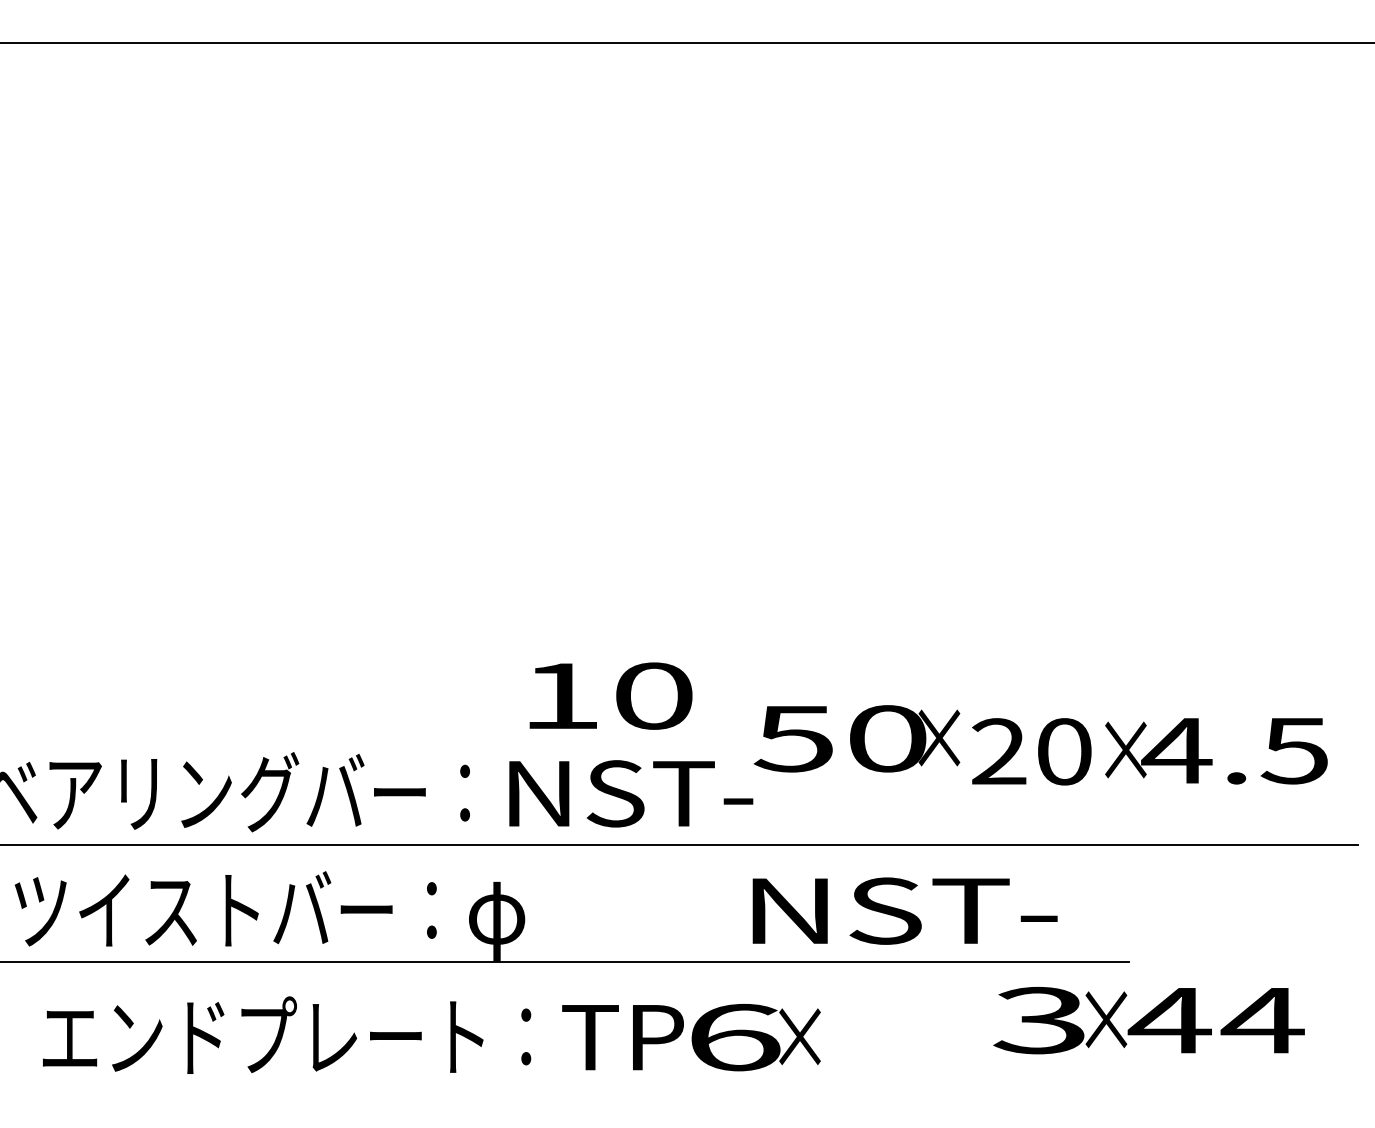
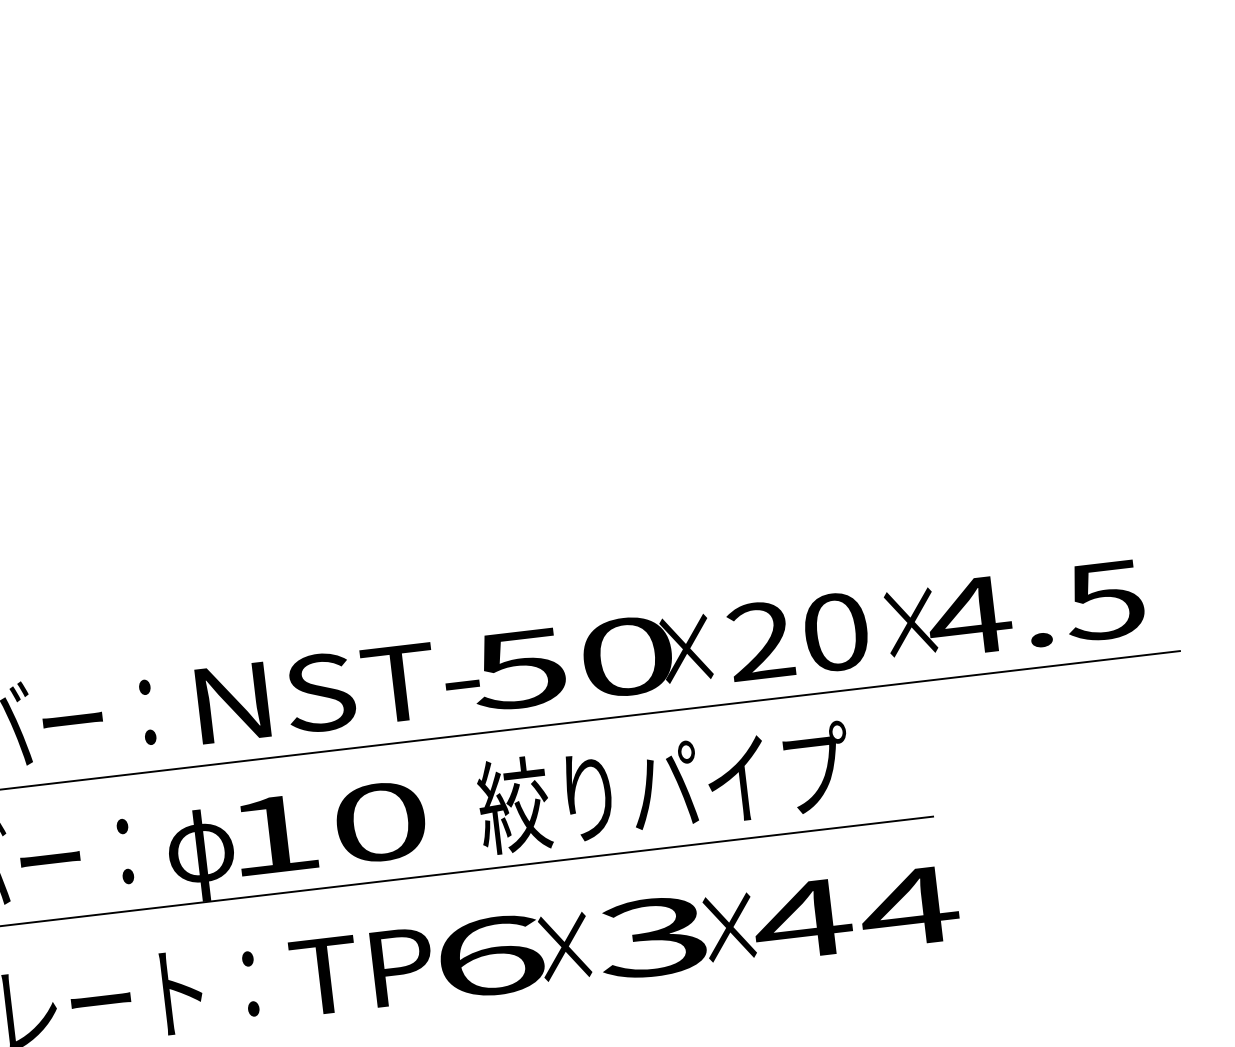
text: (610, 695) -> (330, 827), moved
text: (856, 738) -> (591, 660), moved
text: (1031, 751) -> (798, 636), moved
text: (1216, 751) -> (1015, 611), moved
text: (901, 909) -> (664, 787), NST- -> 絞りパイプ
text: (1148, 1020) -> (778, 922), moved

